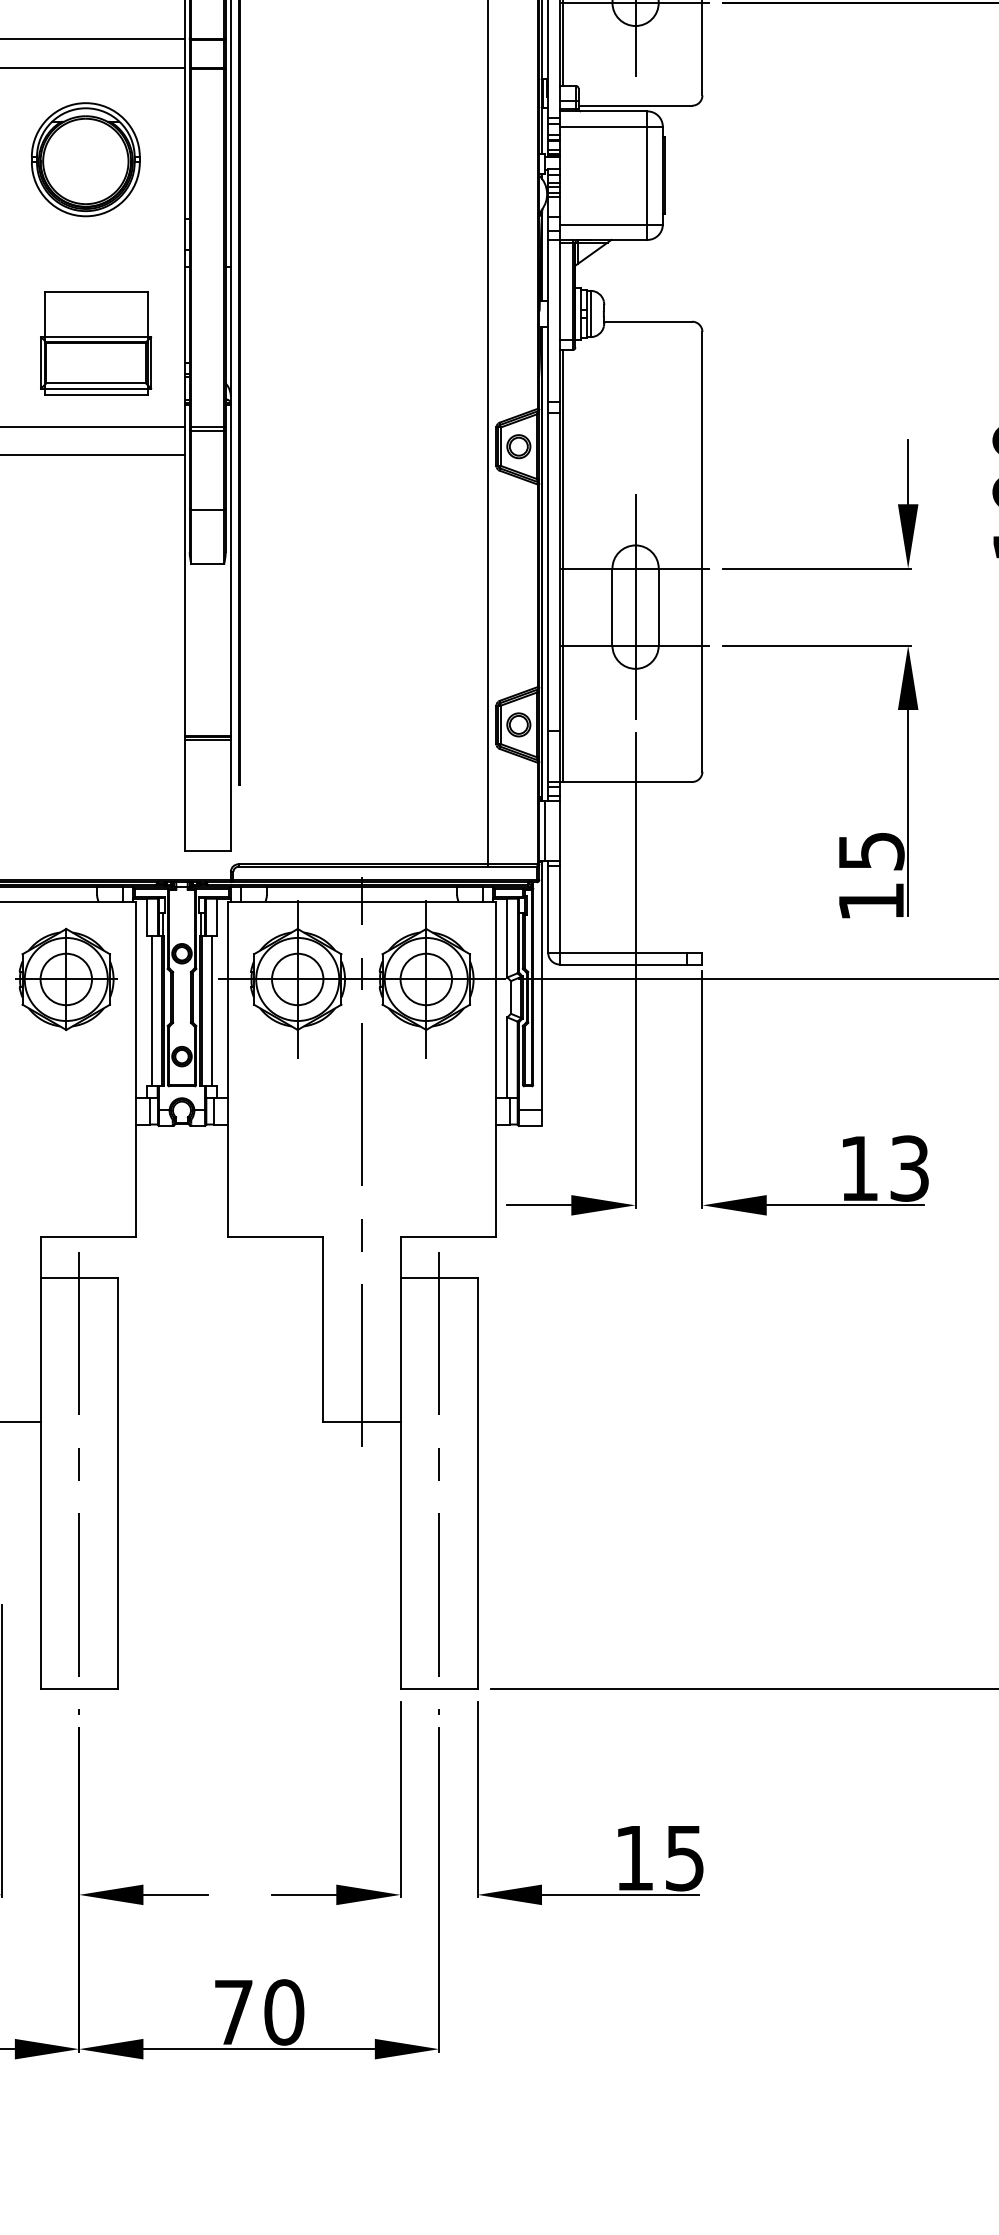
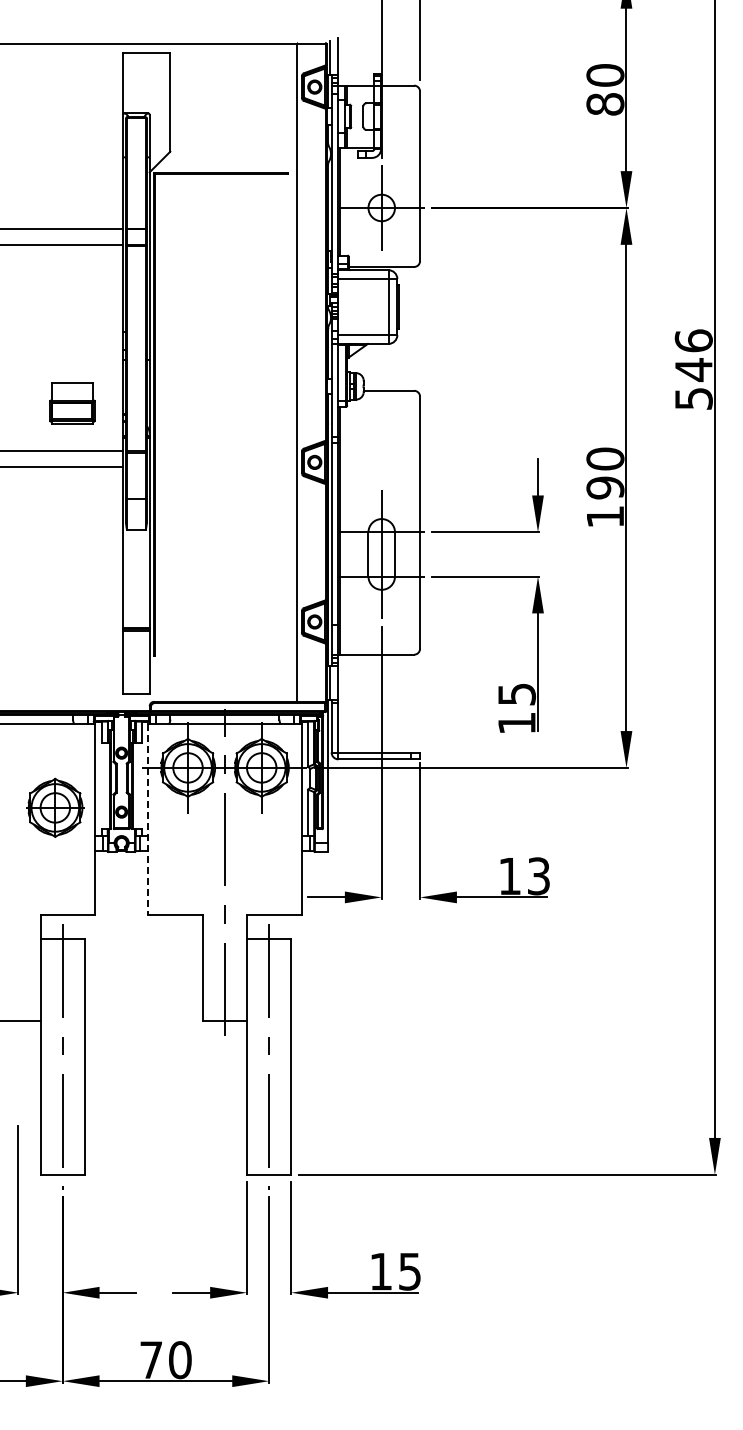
part: (85, 158) -> (66, 297), removed
part: (96, 343) -> (72, 403), size x0.7
part: (66, 978) -> (55, 807), moved
line: (152, 1010) -> (104, 785), removed
line: (211, 1010) -> (138, 785), removed
line: (228, 1069) -> (148, 819), solid -> dashed

